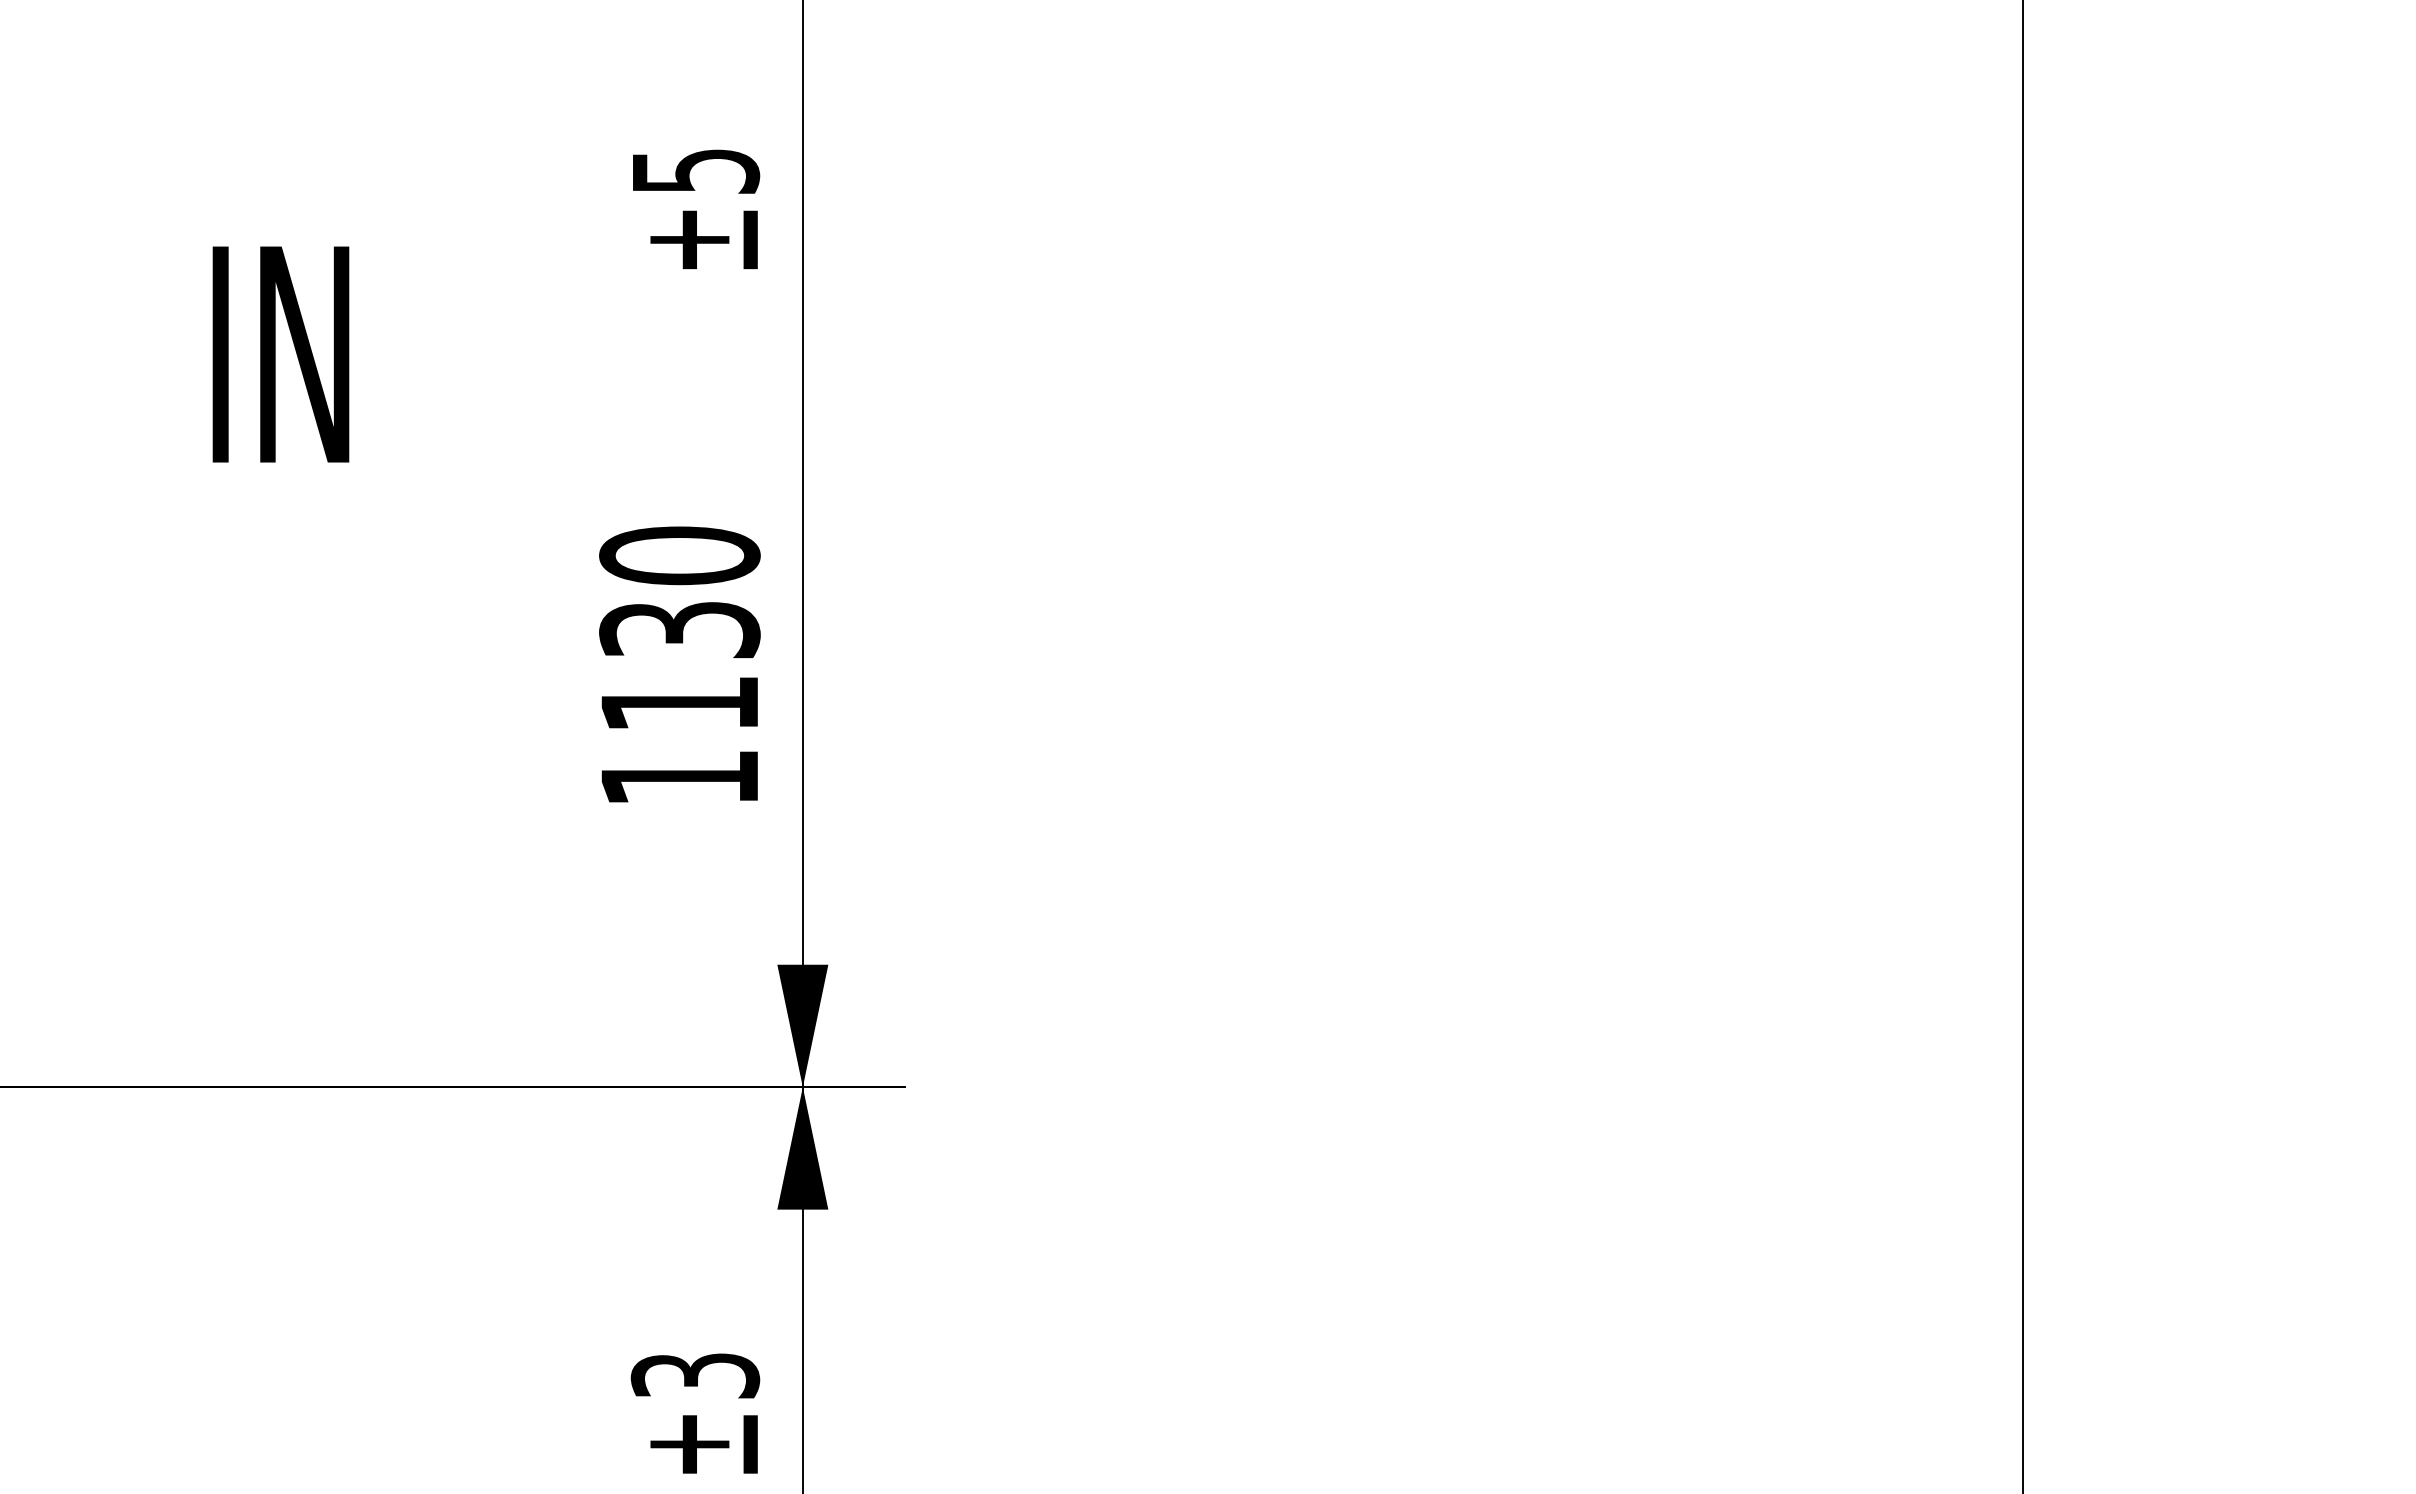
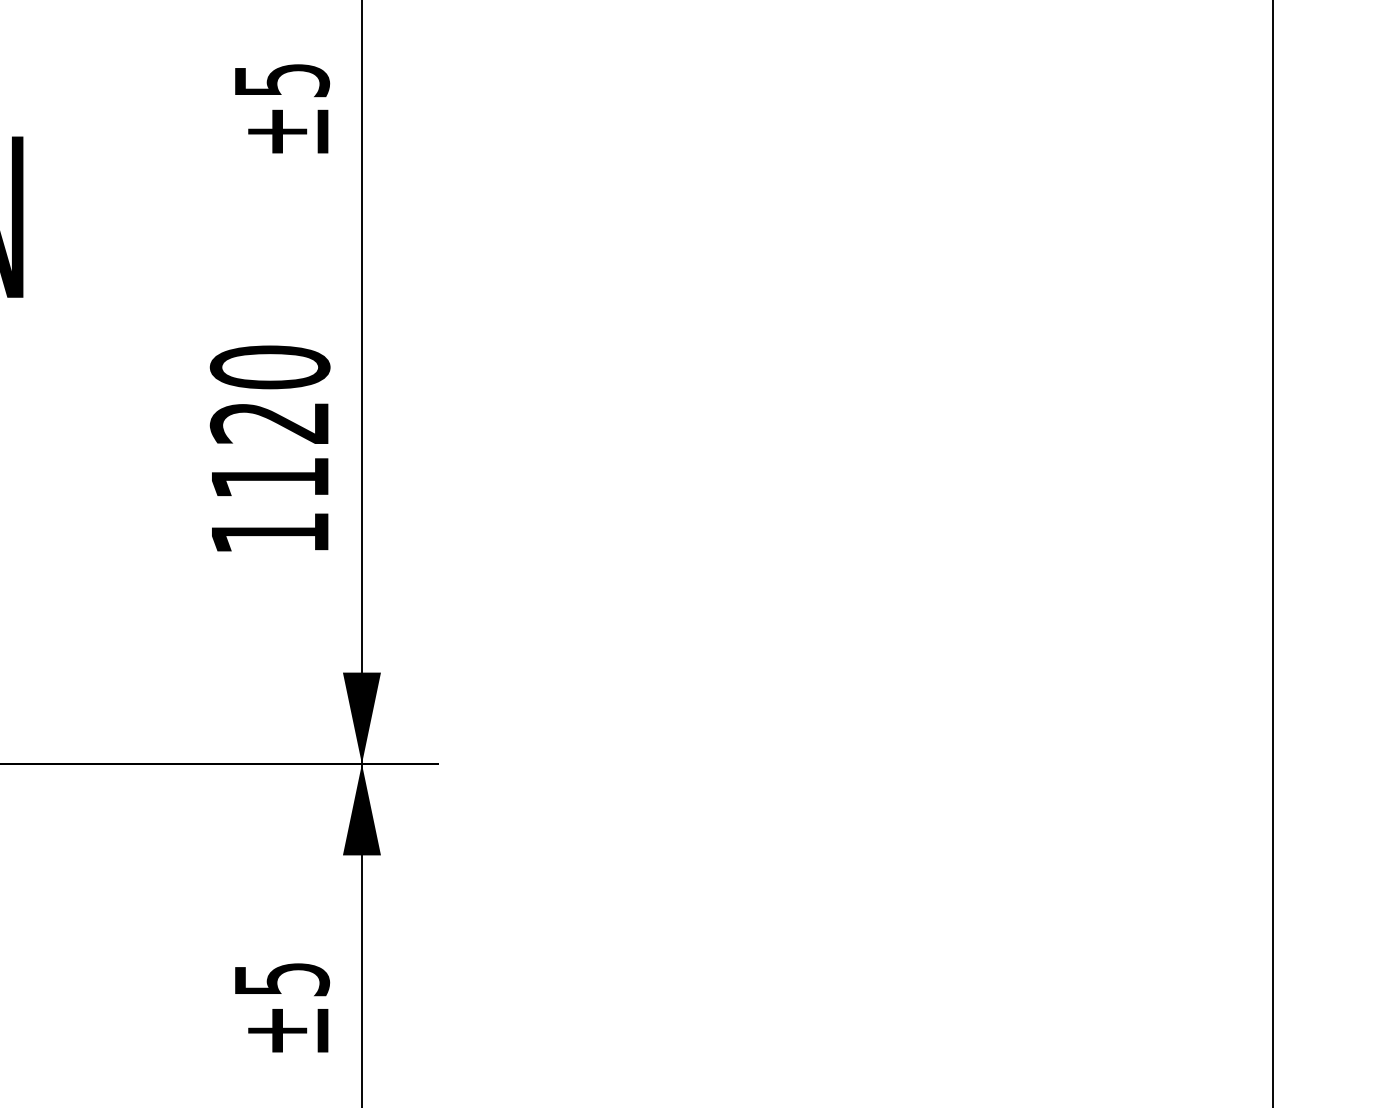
text: (679, 630) -> (269, 423), 1130 -> 1120
text: (694, 1375) -> (281, 979), ±3 -> ±5

